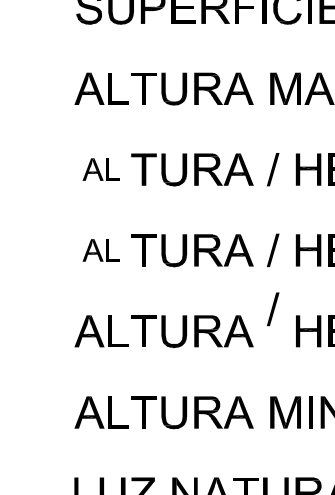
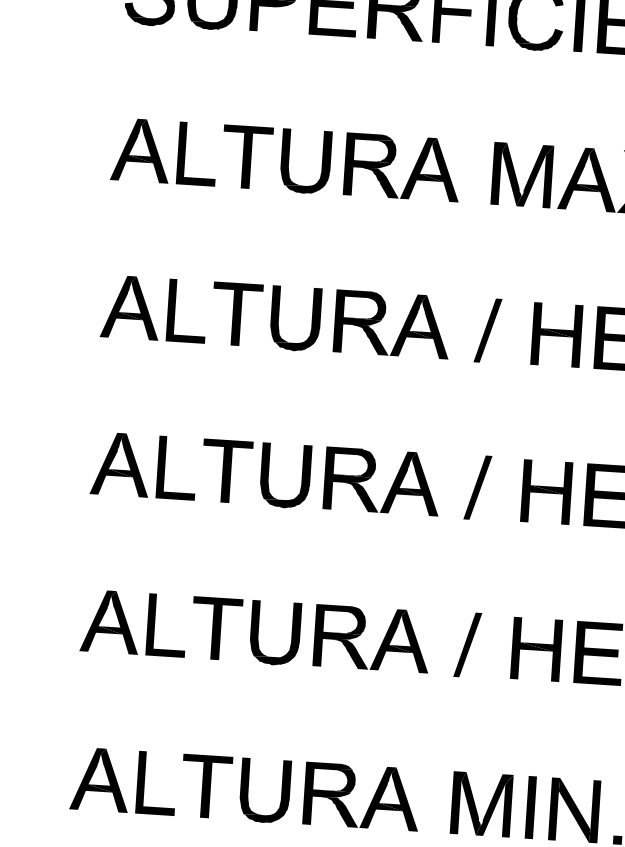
part: (101, 169) -> (154, 308), size x1.43
part: (101, 250) -> (144, 466), size x1.43
line: (273, 309) -> (468, 645), moved

